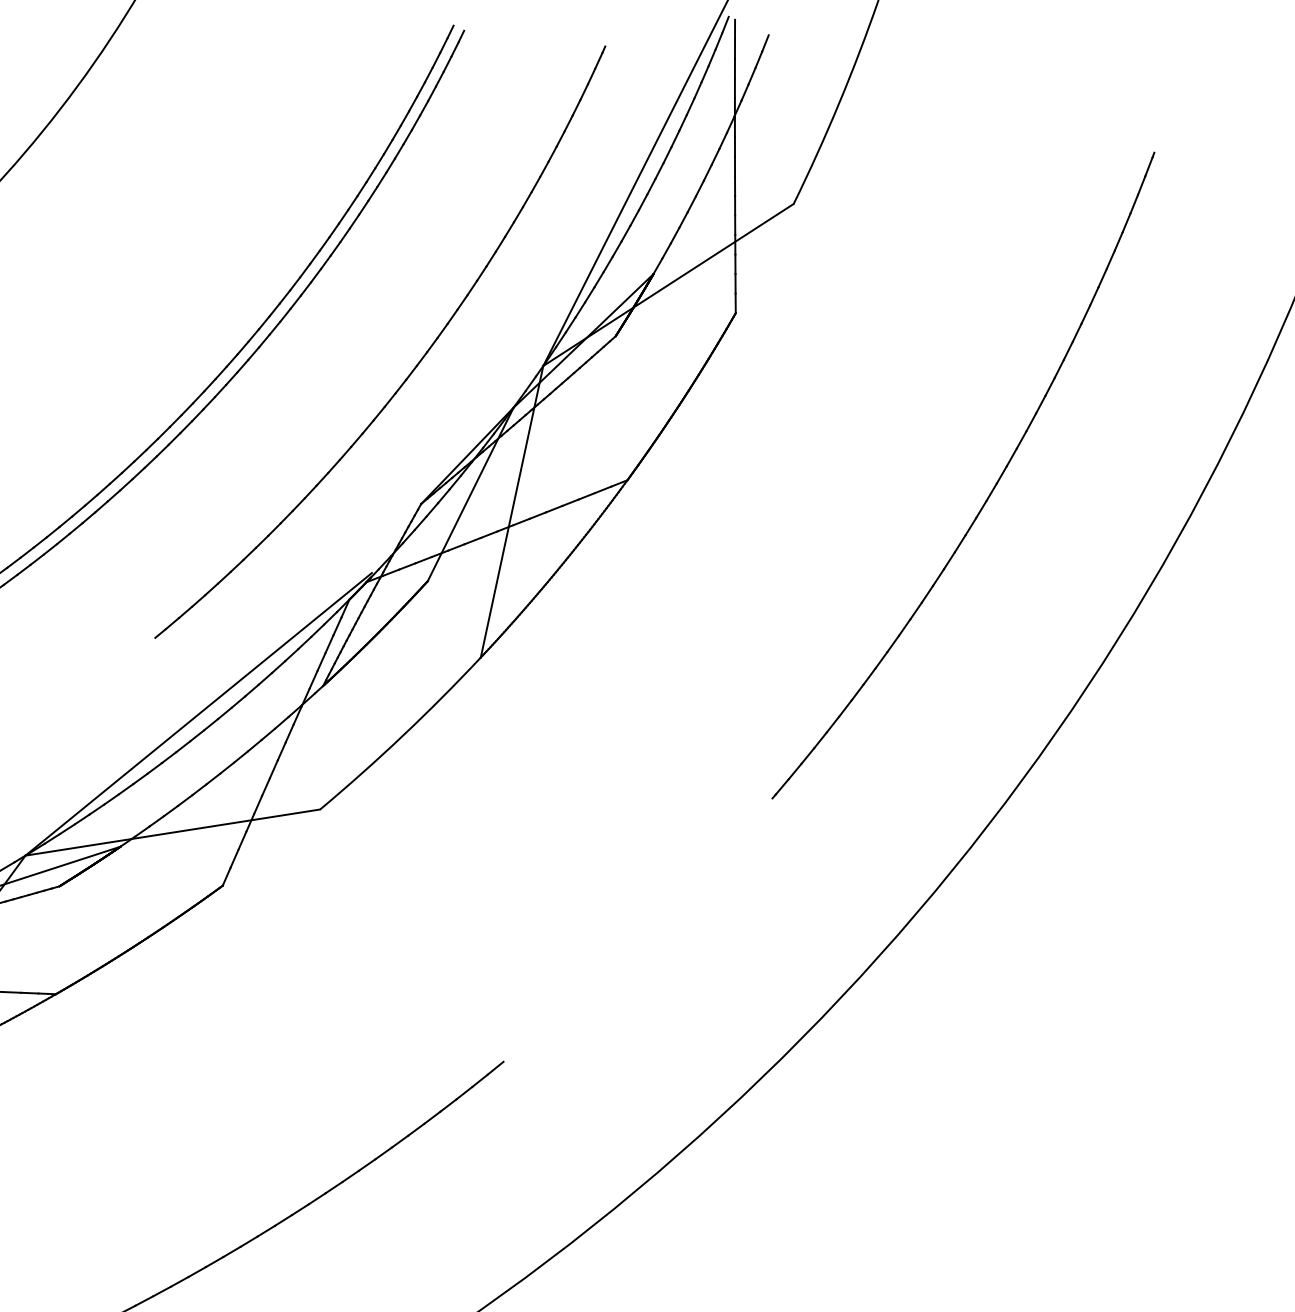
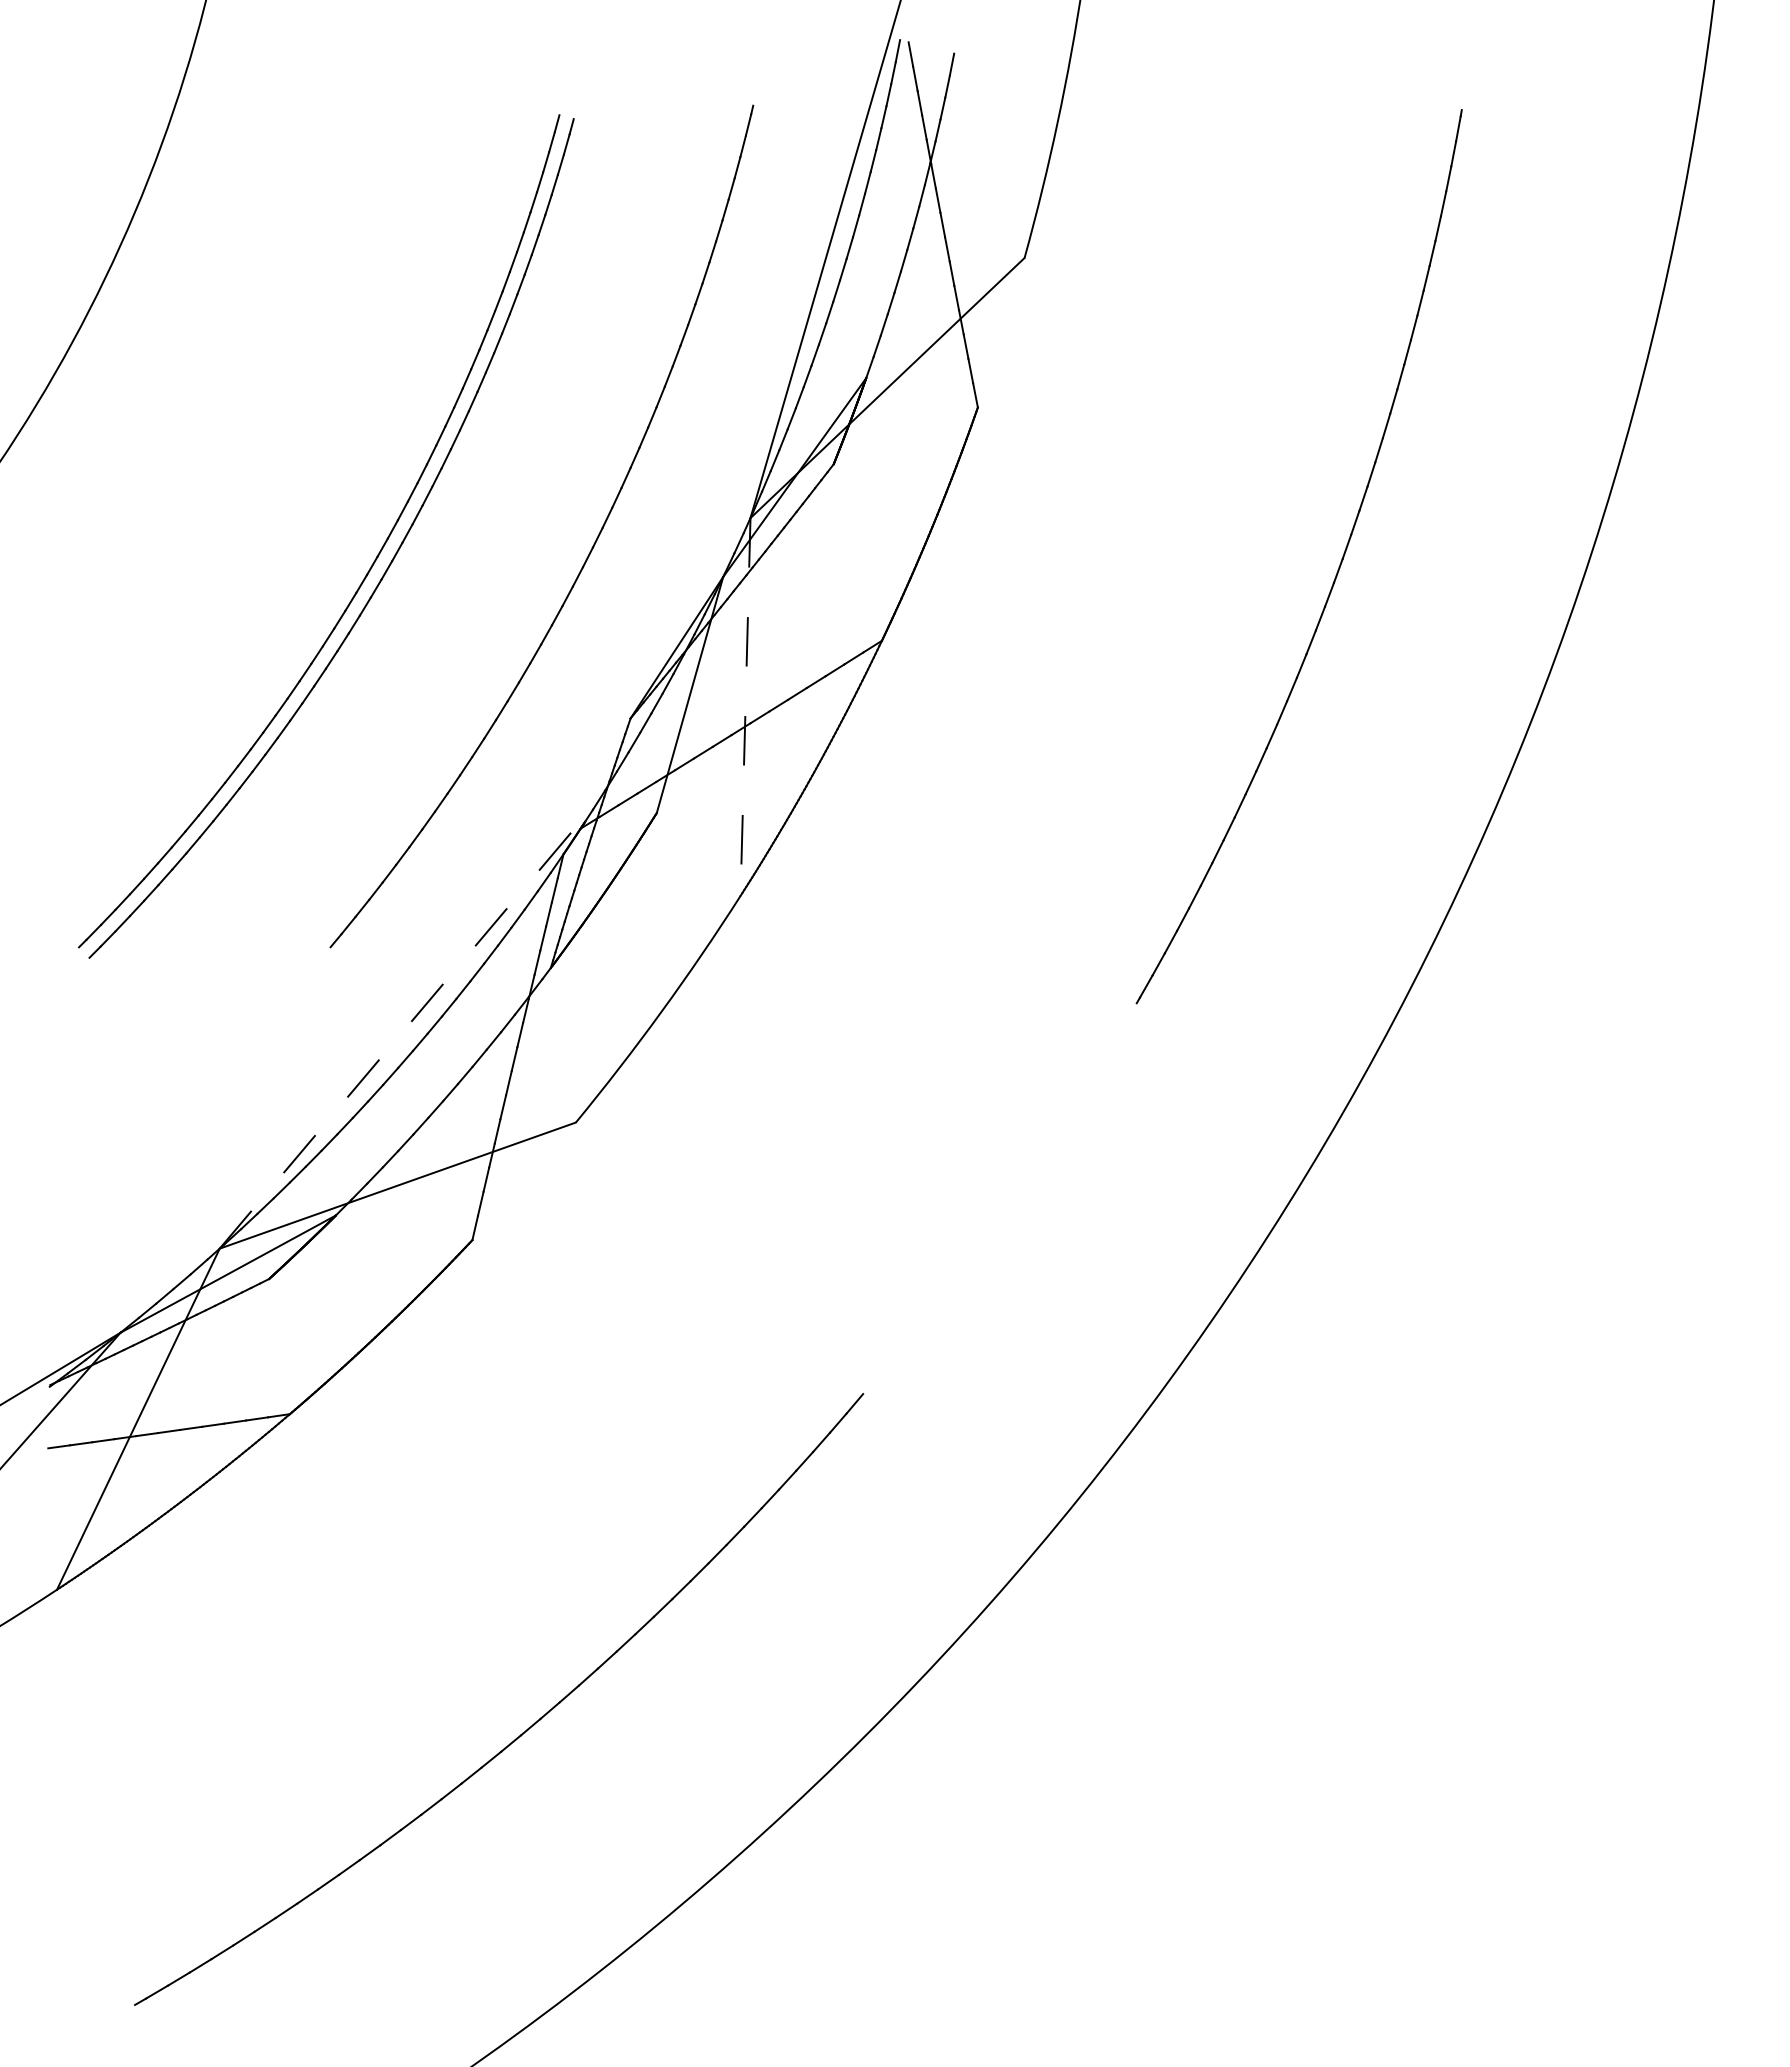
line: (511, 512) -> (745, 707), solid -> dashed
line: (198, 713) -> (402, 1031), solid -> dashed

